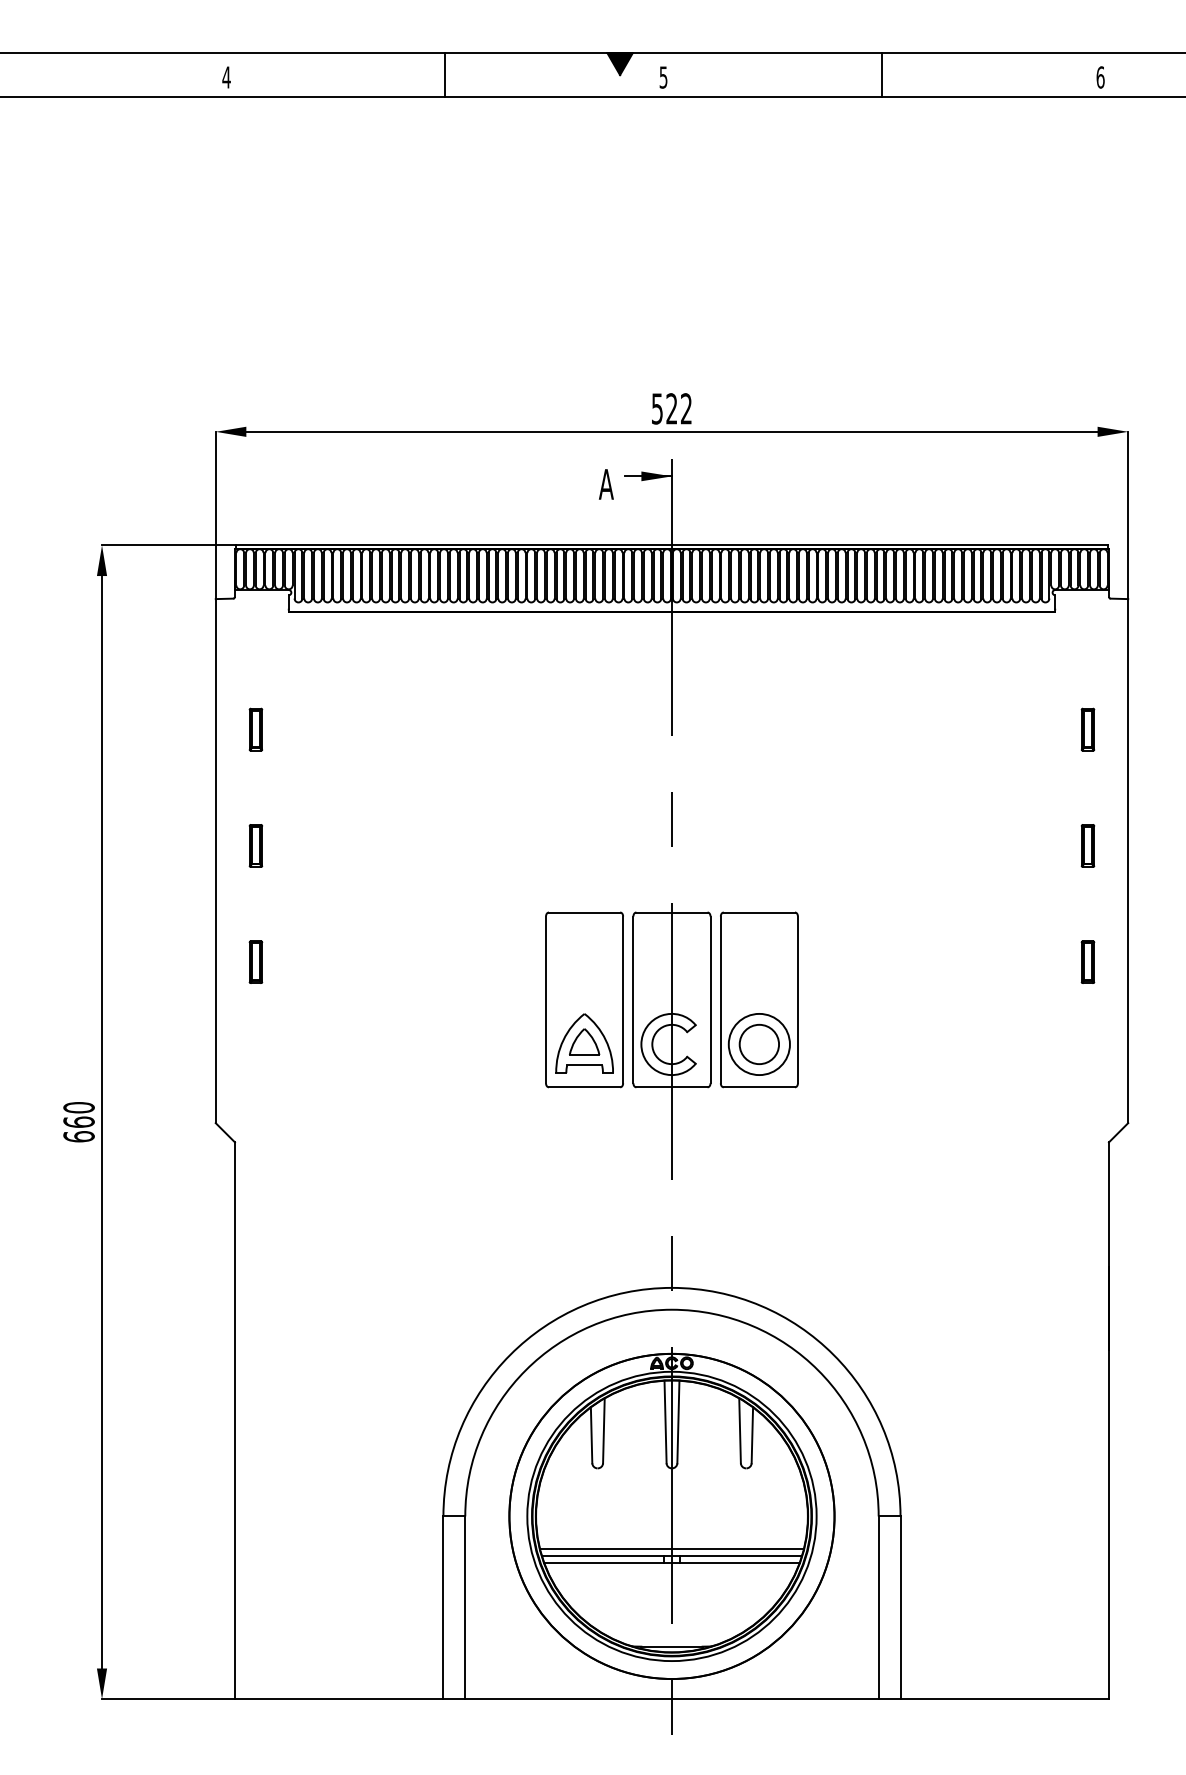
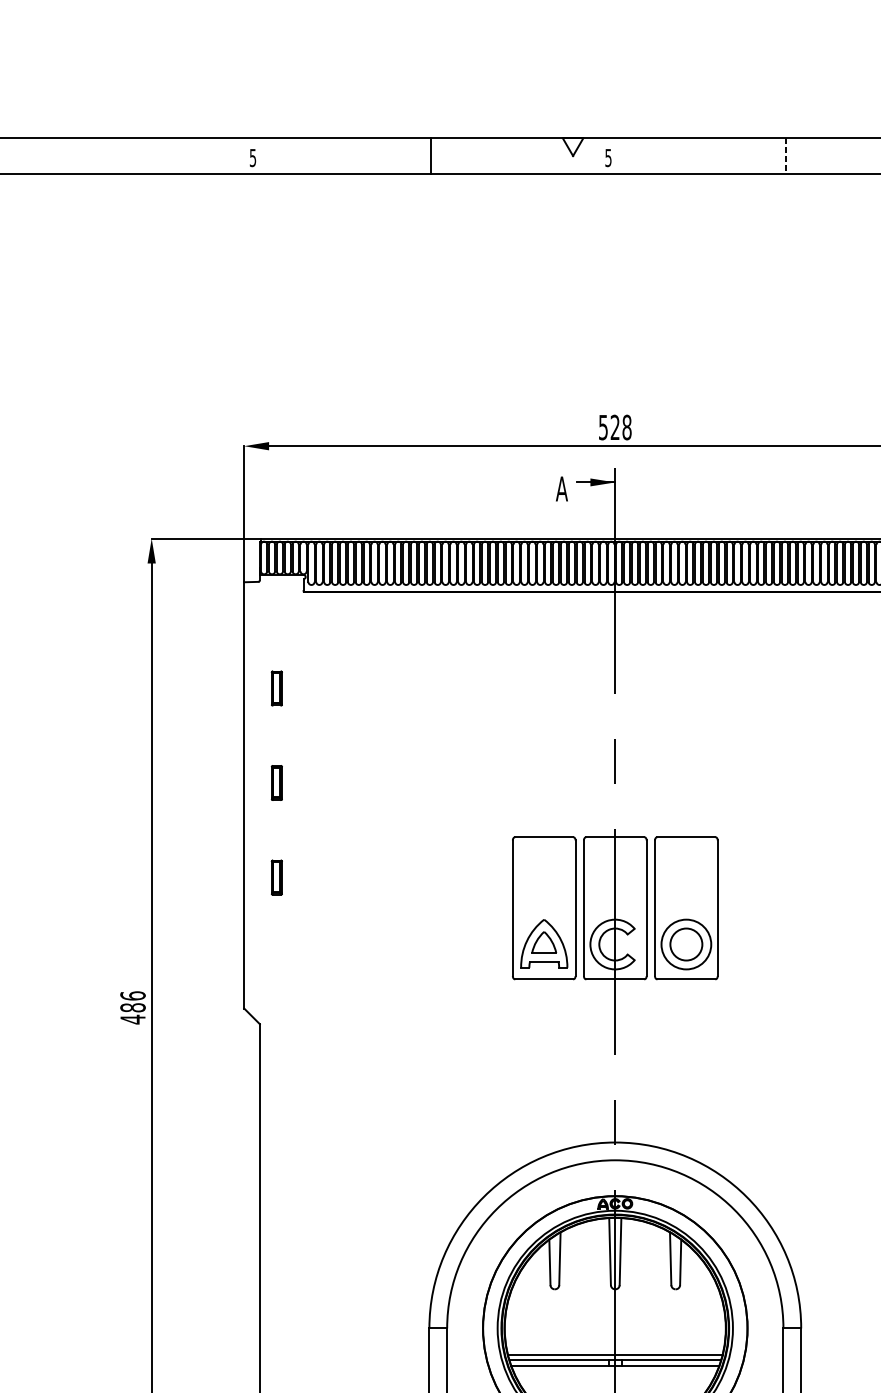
fill: (619, 64) -> (572, 147), removed
line: (882, 75) -> (786, 156), solid -> dashed
text: (226, 77) -> (252, 157), 4 -> 5
text: (686, 408) -> (627, 427), 522 -> 528
text: (78, 1122) -> (132, 1007), 660 -> 486

